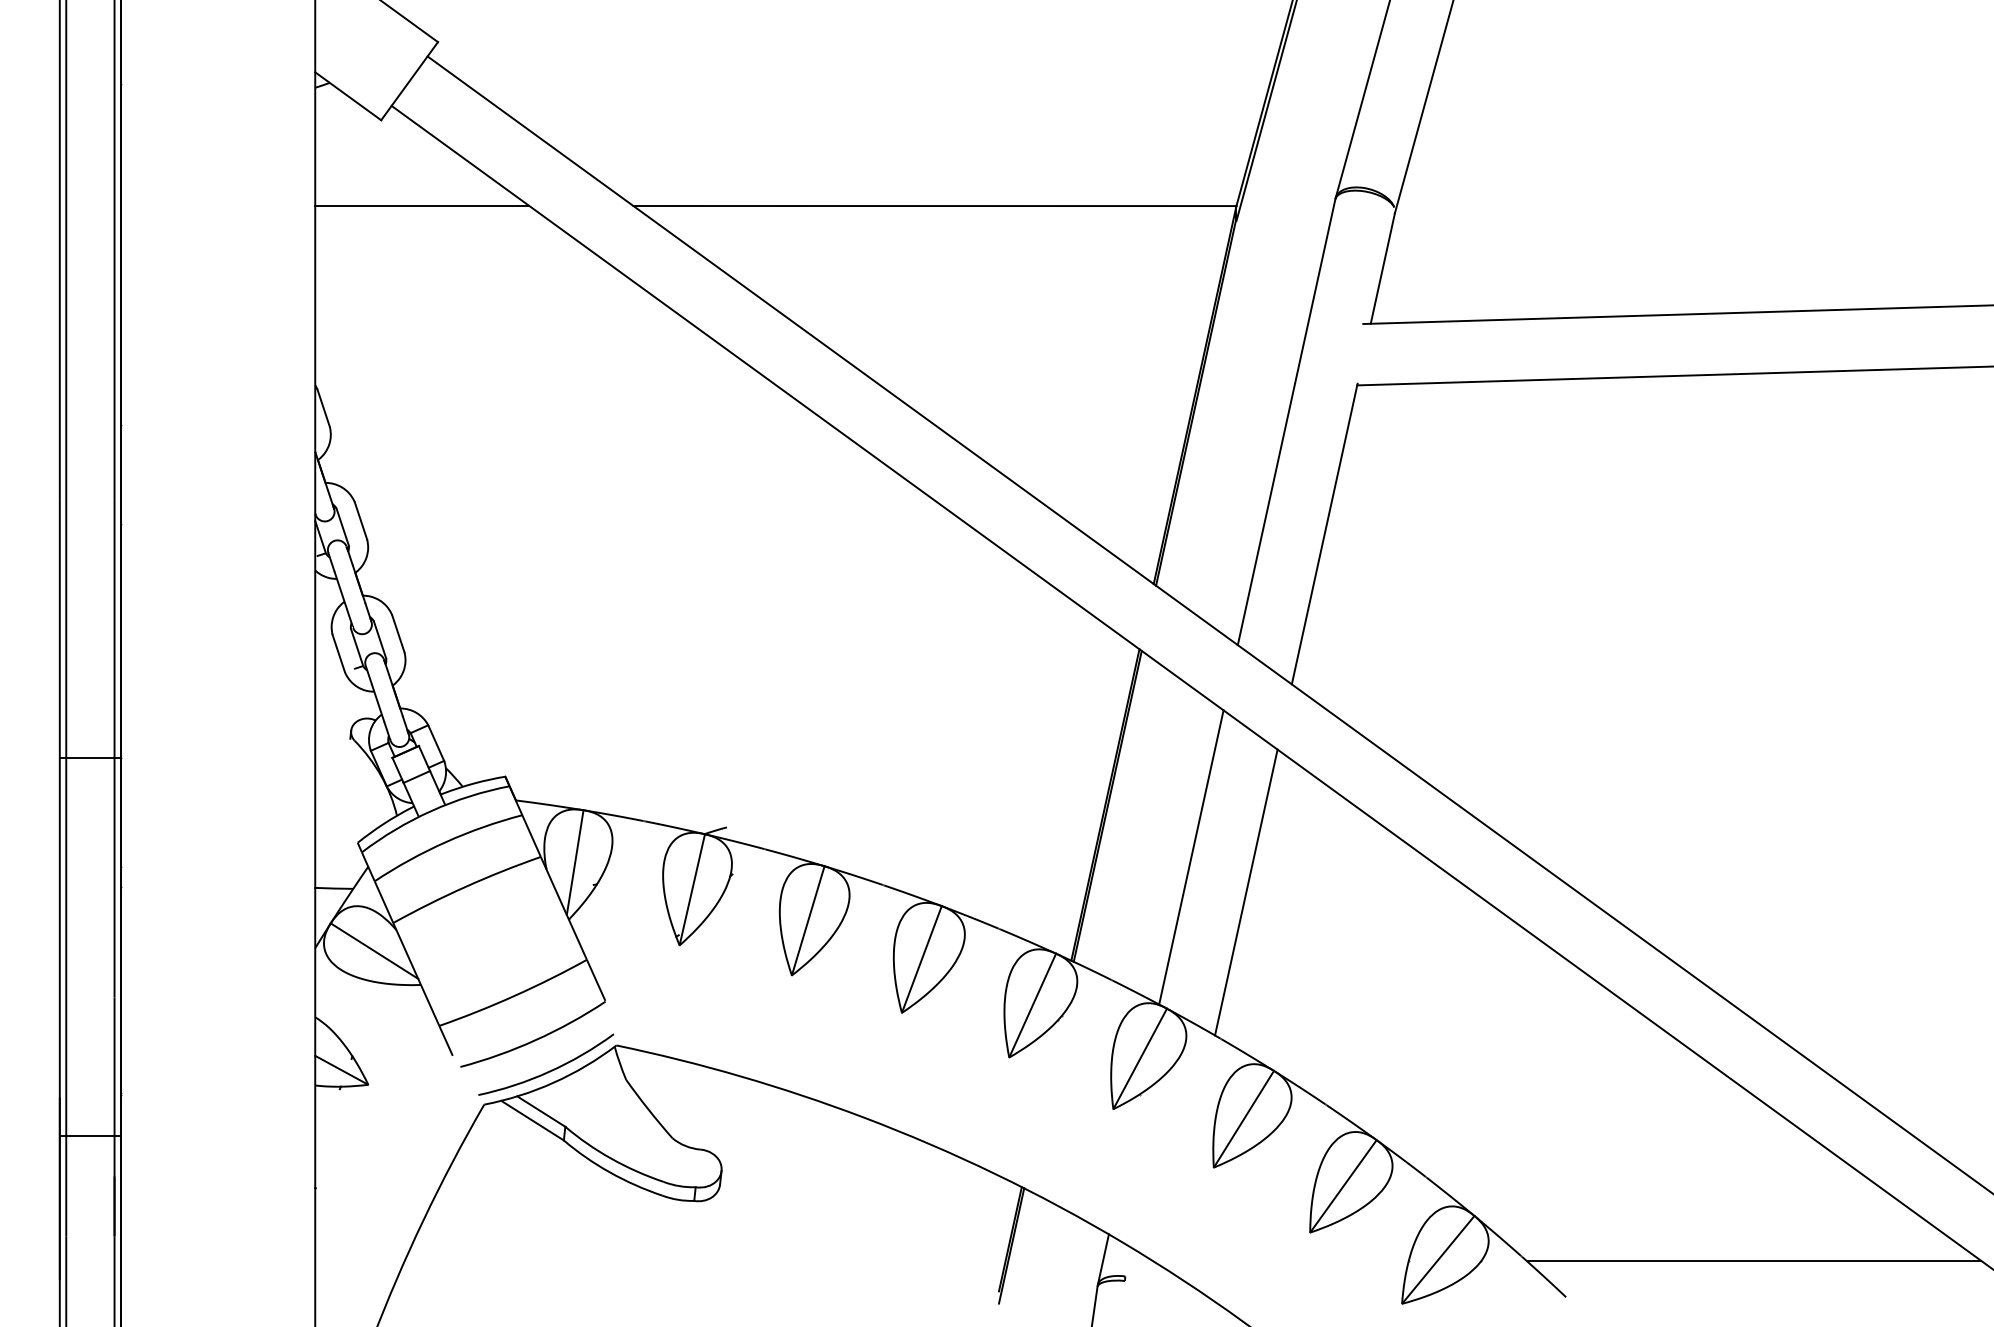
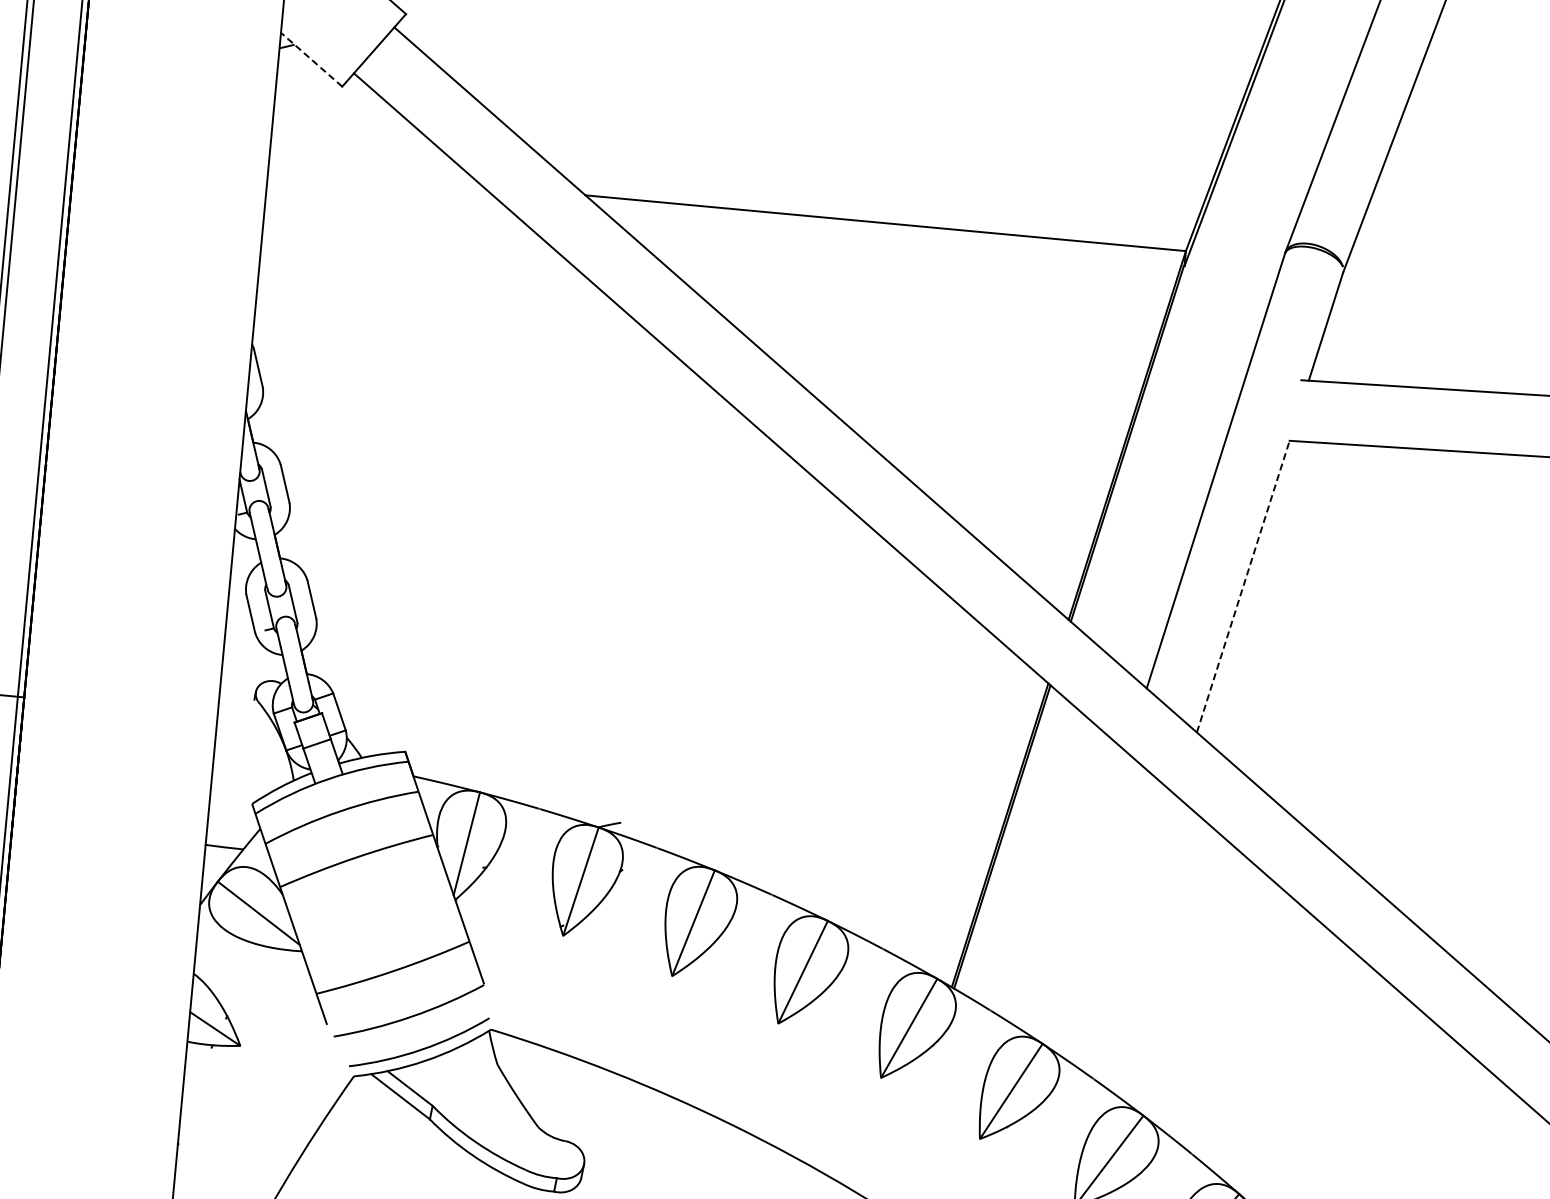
line: (348, 96) -> (311, 59), solid -> dashed
line: (422, 205) -> (375, 175), removed
line: (1324, 534) -> (1243, 586), solid -> dashed
line: (1191, 857) -> (1080, 895), removed
line: (1246, 892) -> (1132, 935), removed

